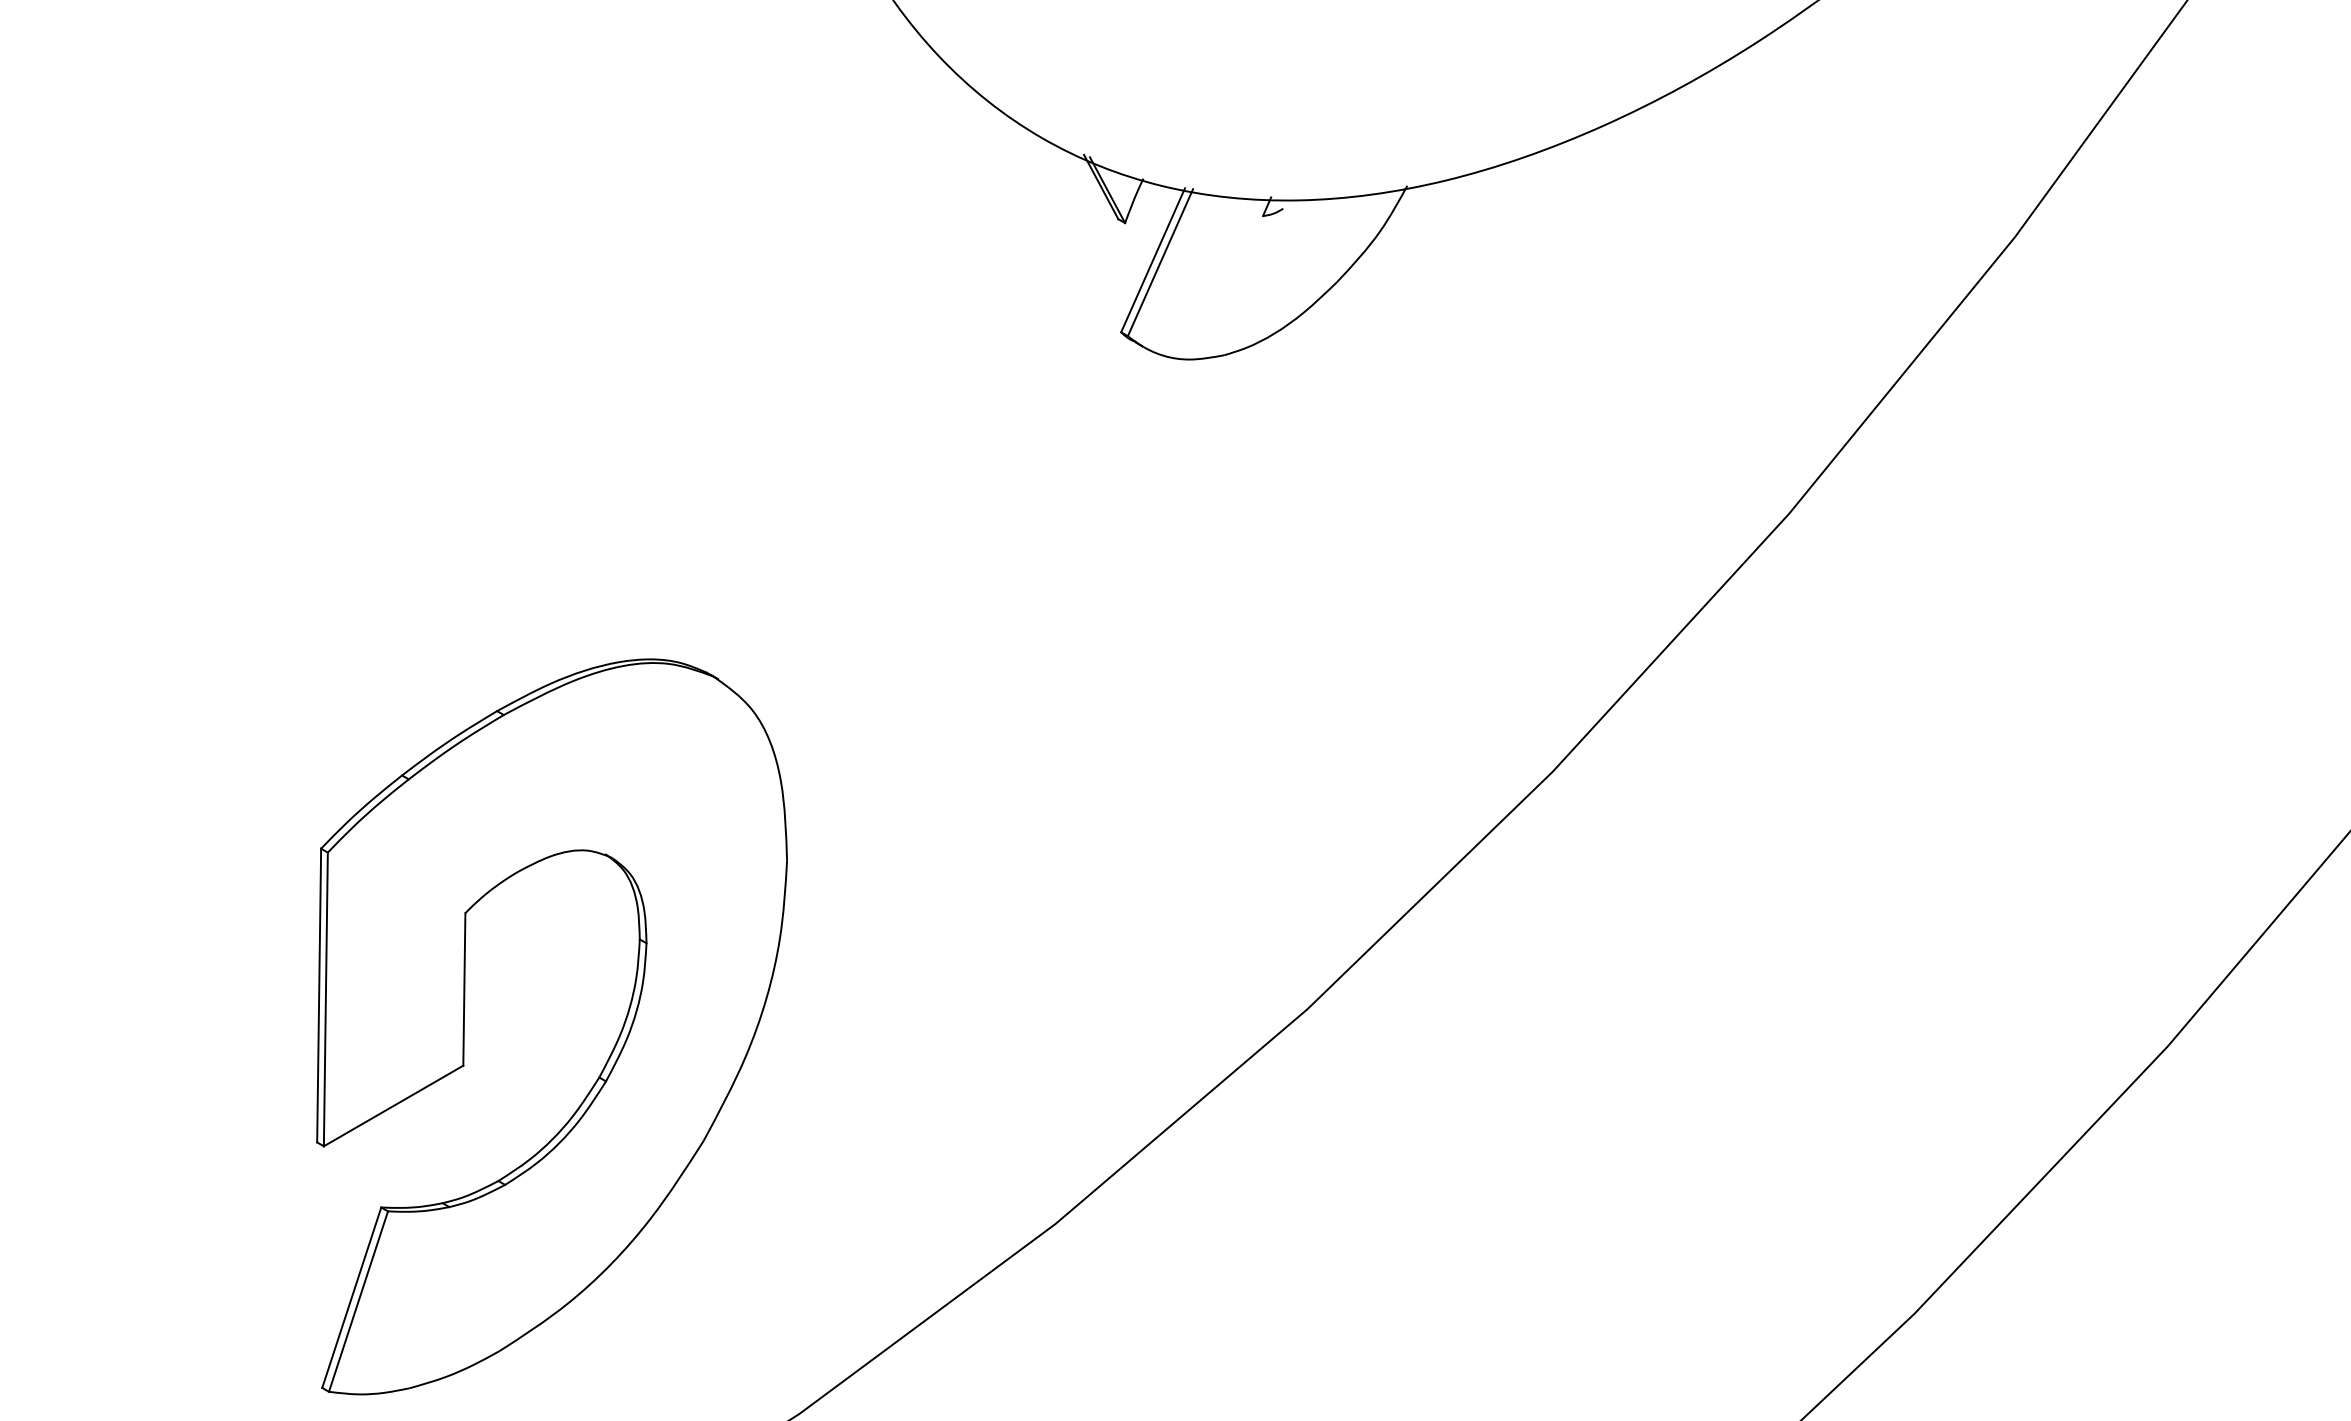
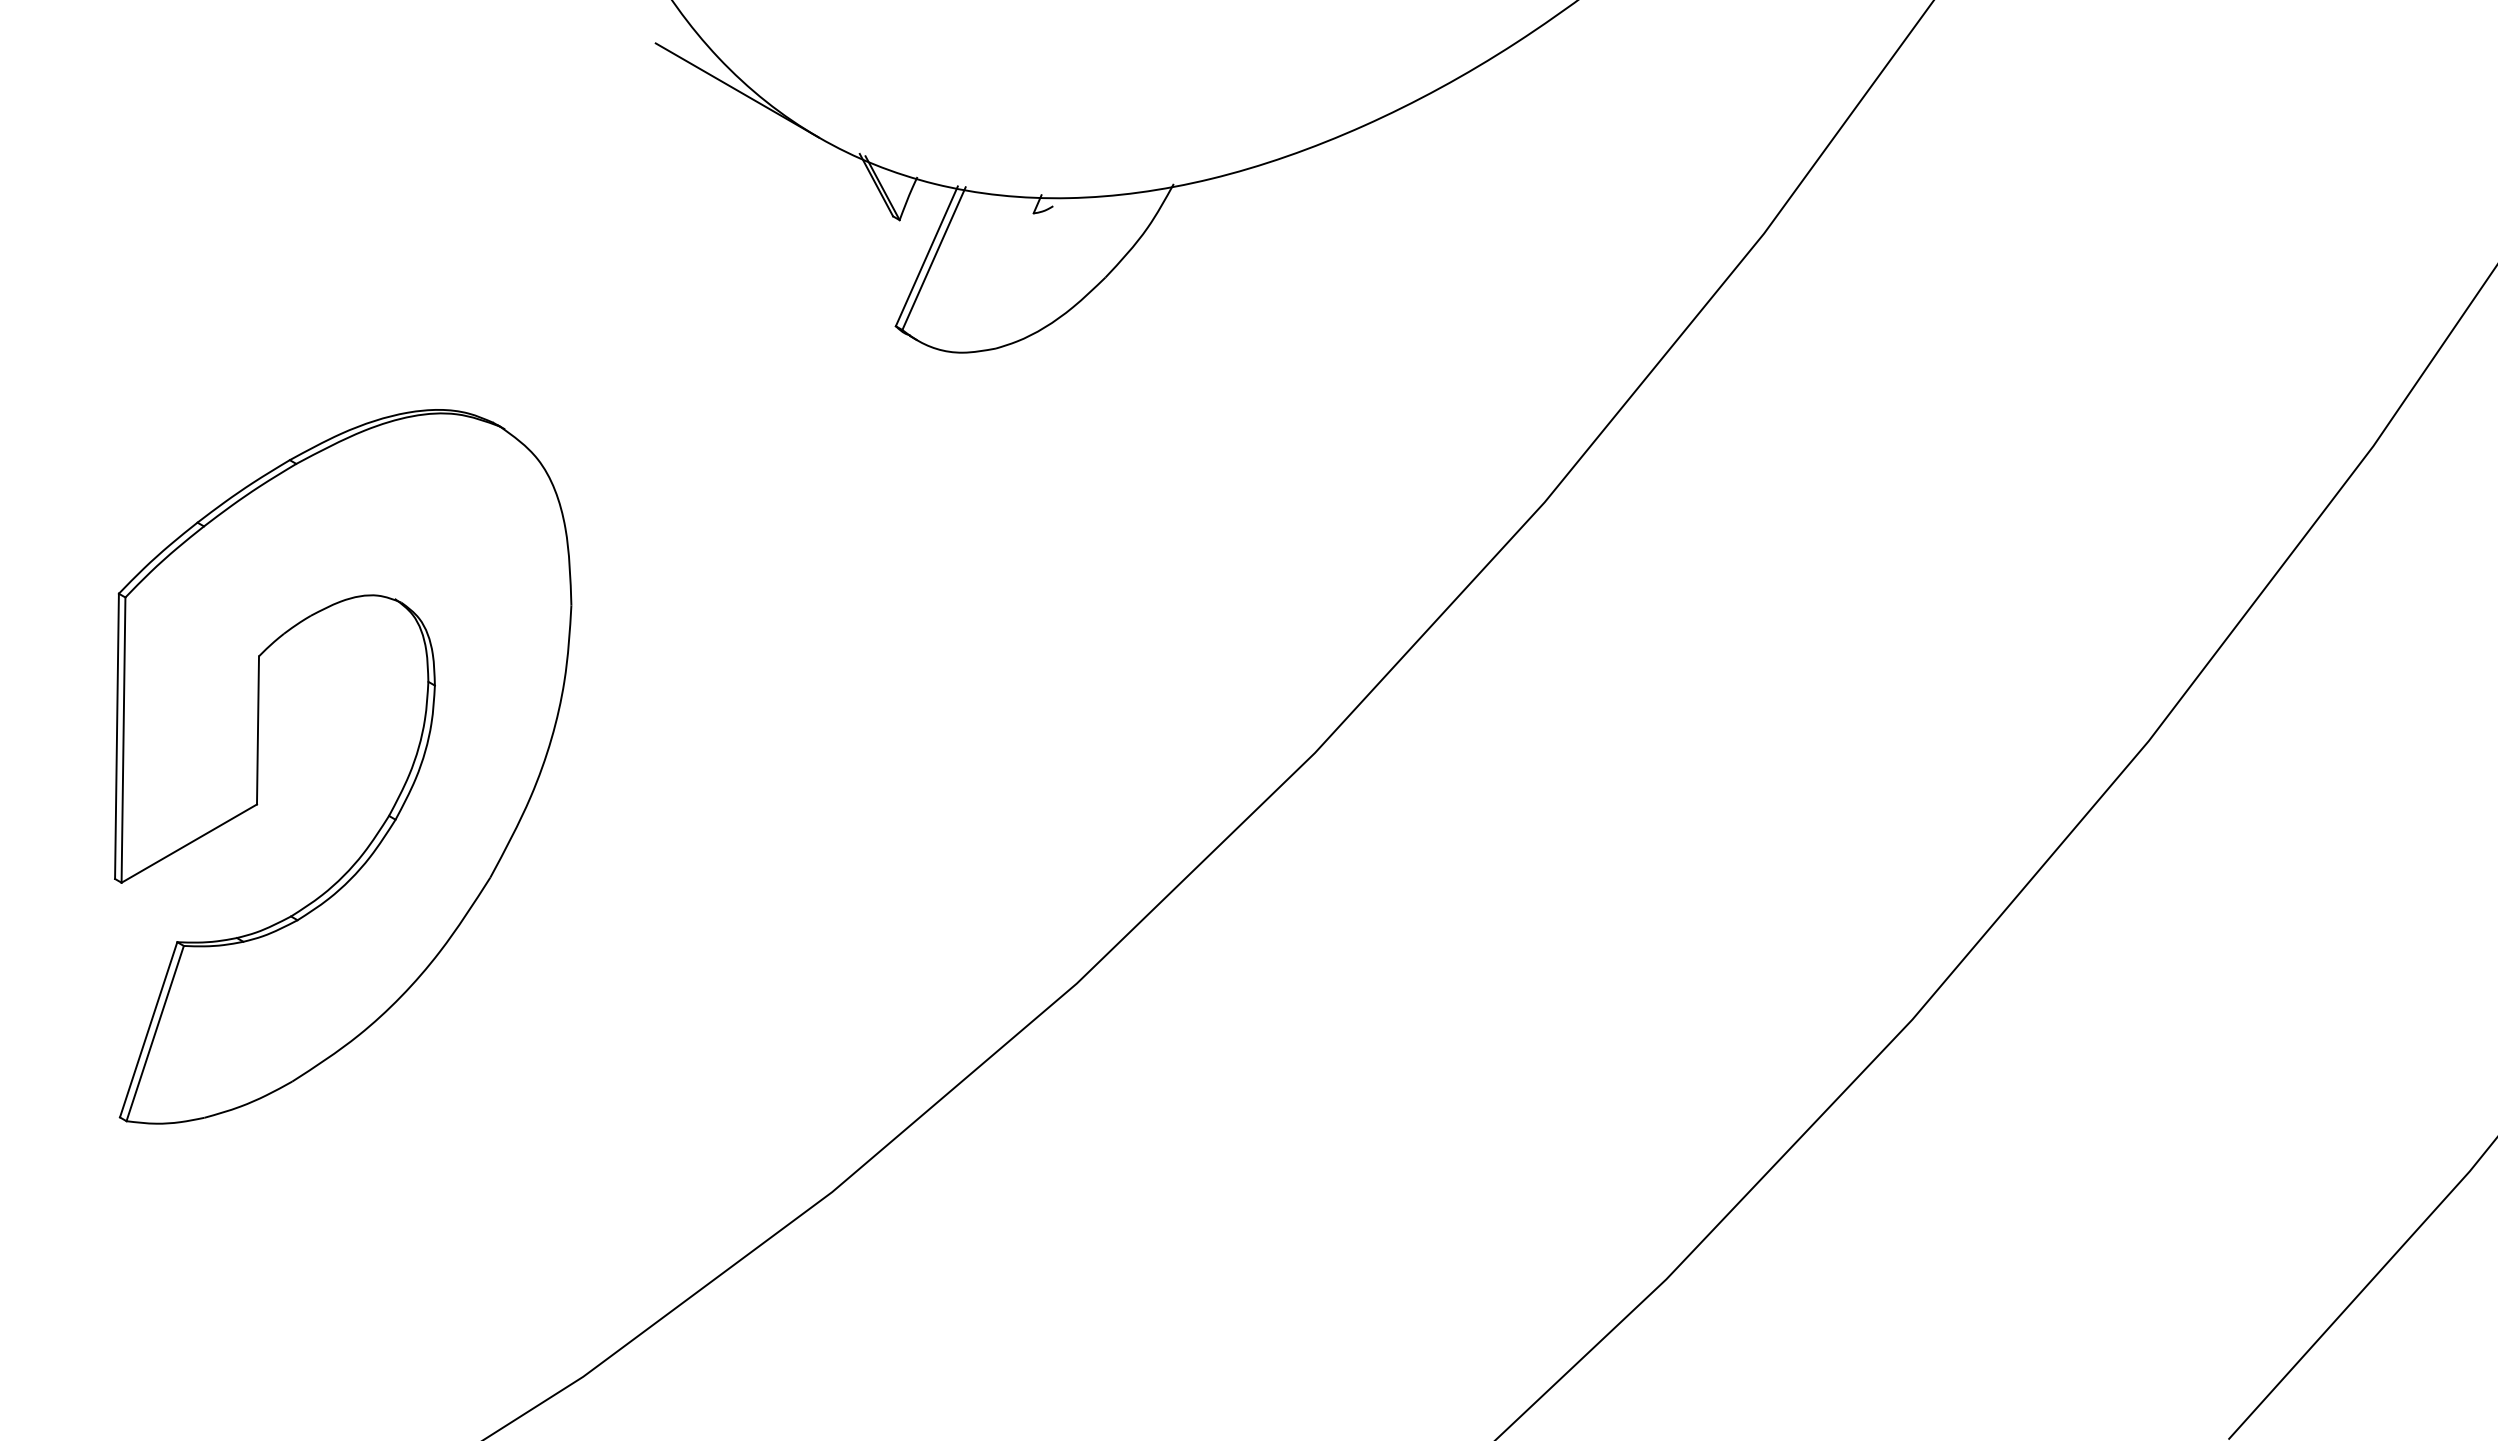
line: (958, 89) -> (737, 90), added
part: (610, 1054) -> (399, 793), moved

